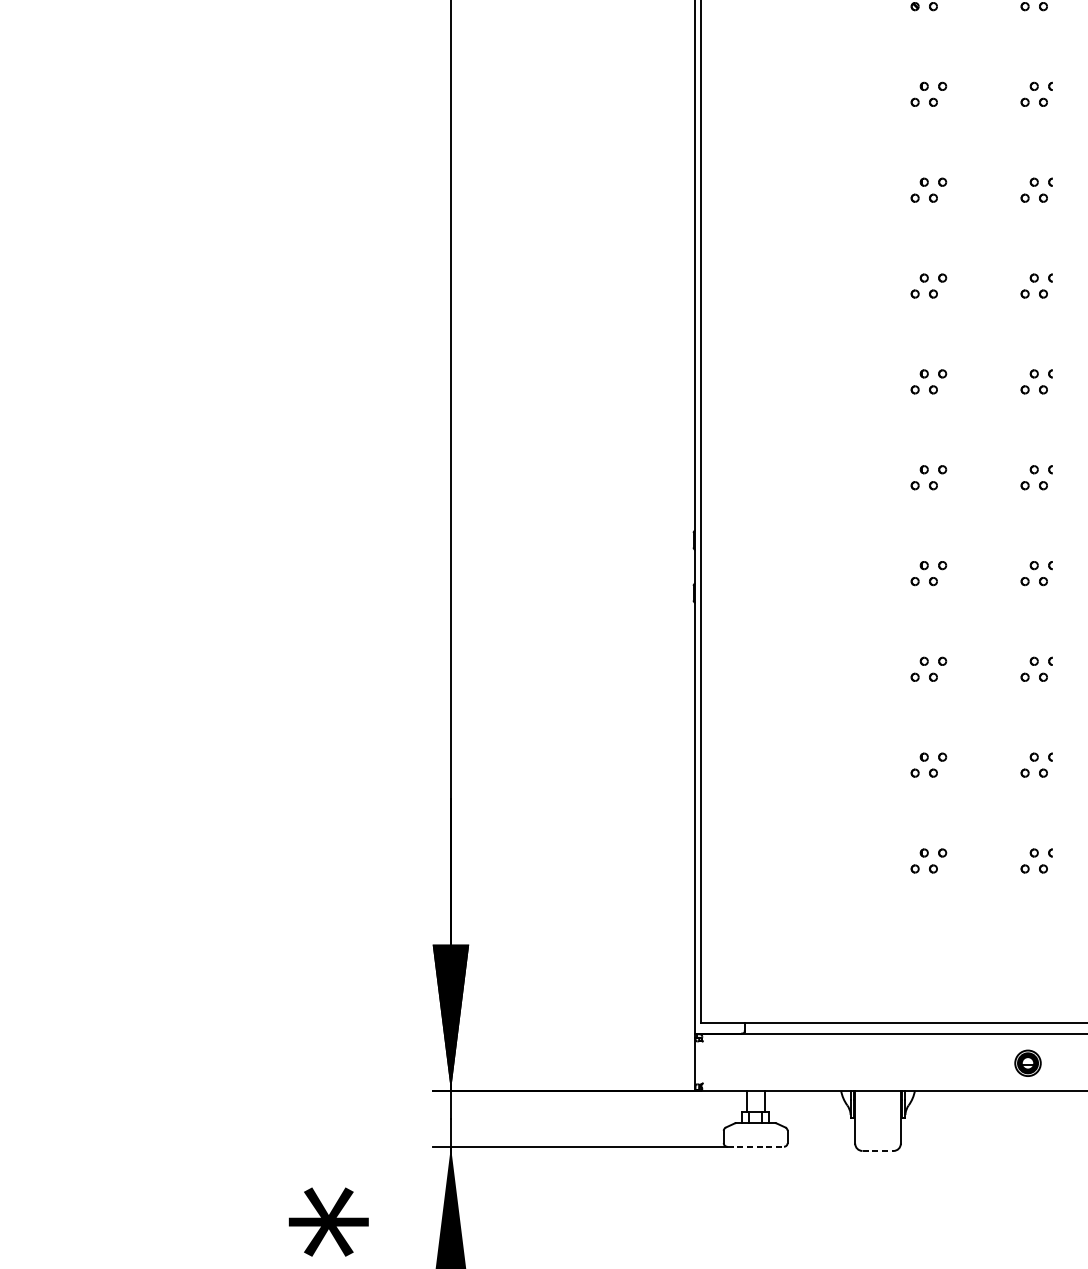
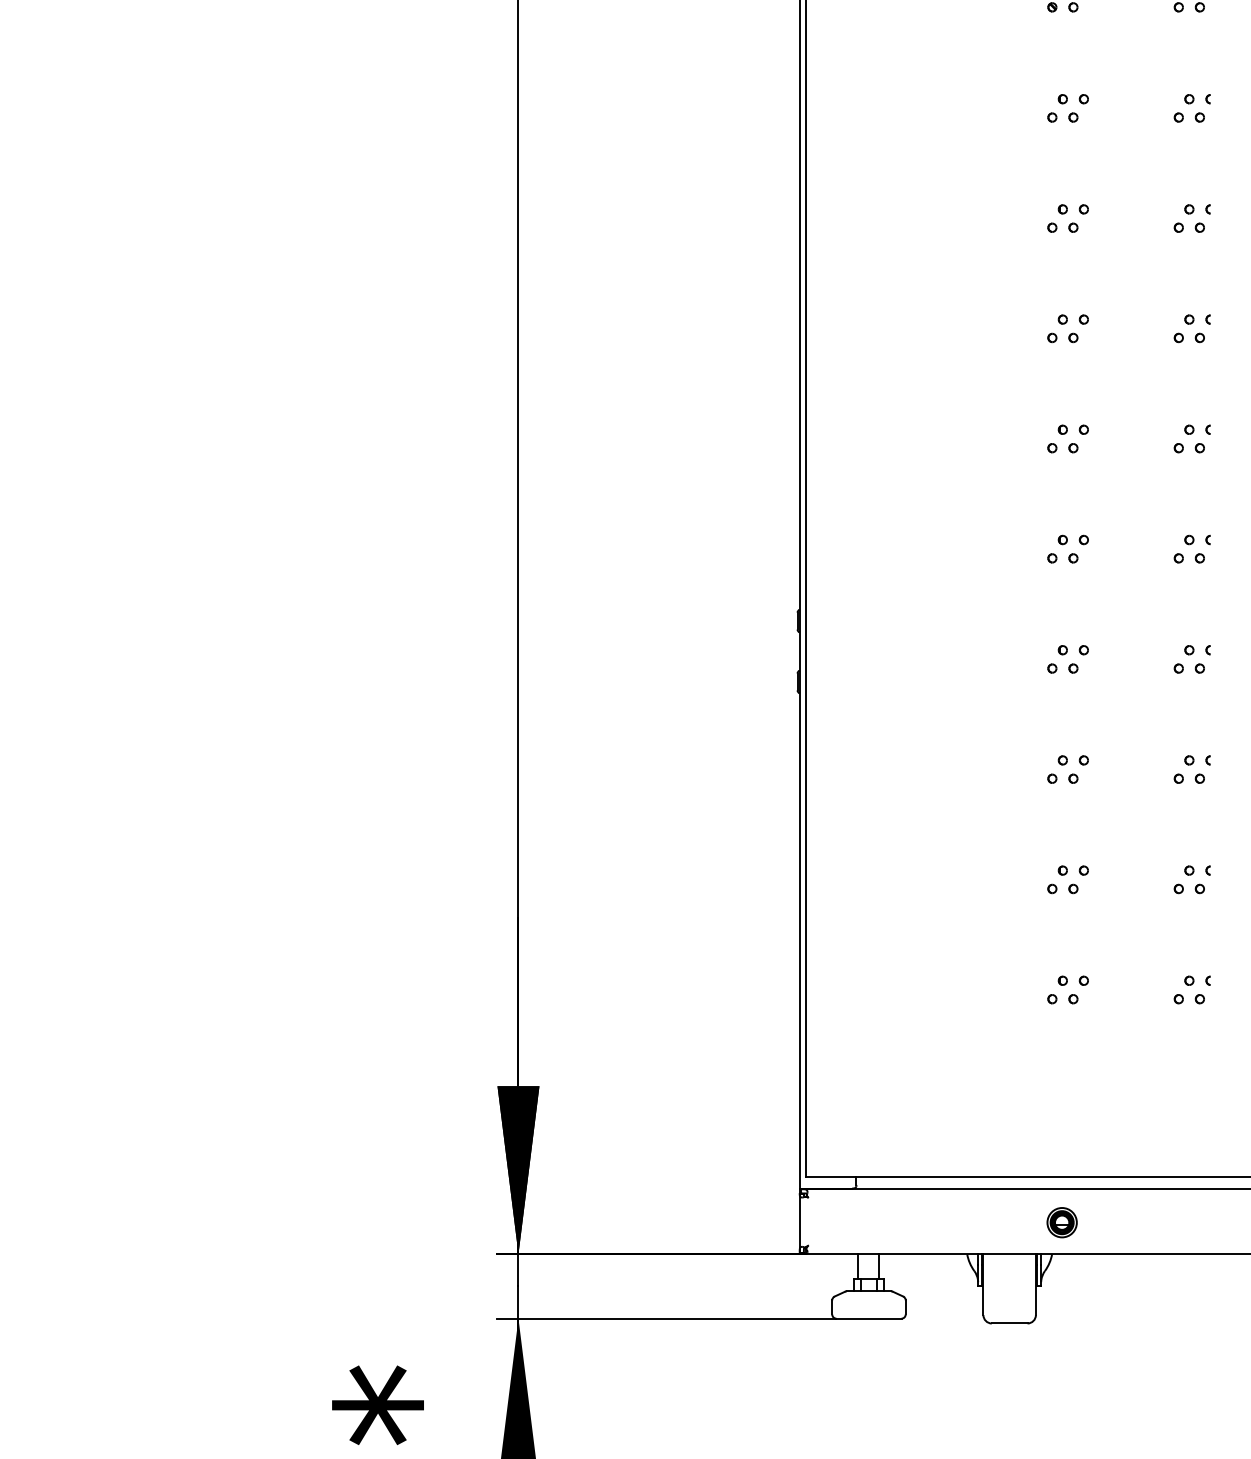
part: (1027, 1063) -> (1061, 1222), moved
line: (755, 1146) -> (868, 1318), dashed -> solid
line: (877, 1150) -> (1009, 1323), dashed -> solid

